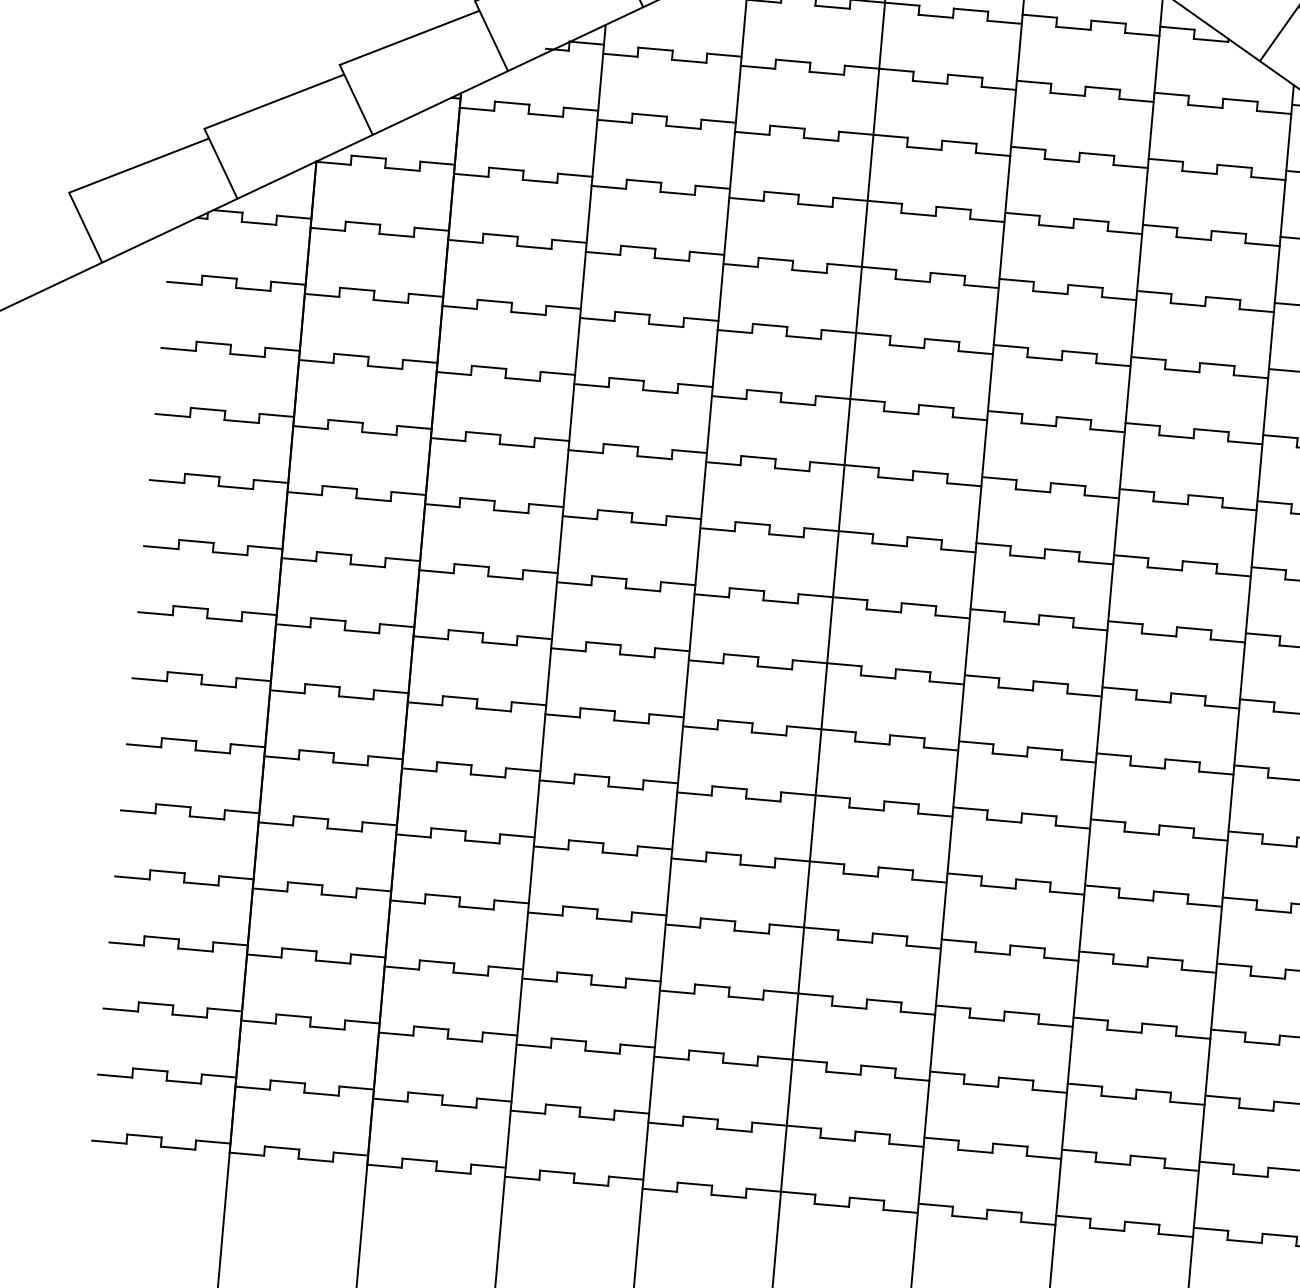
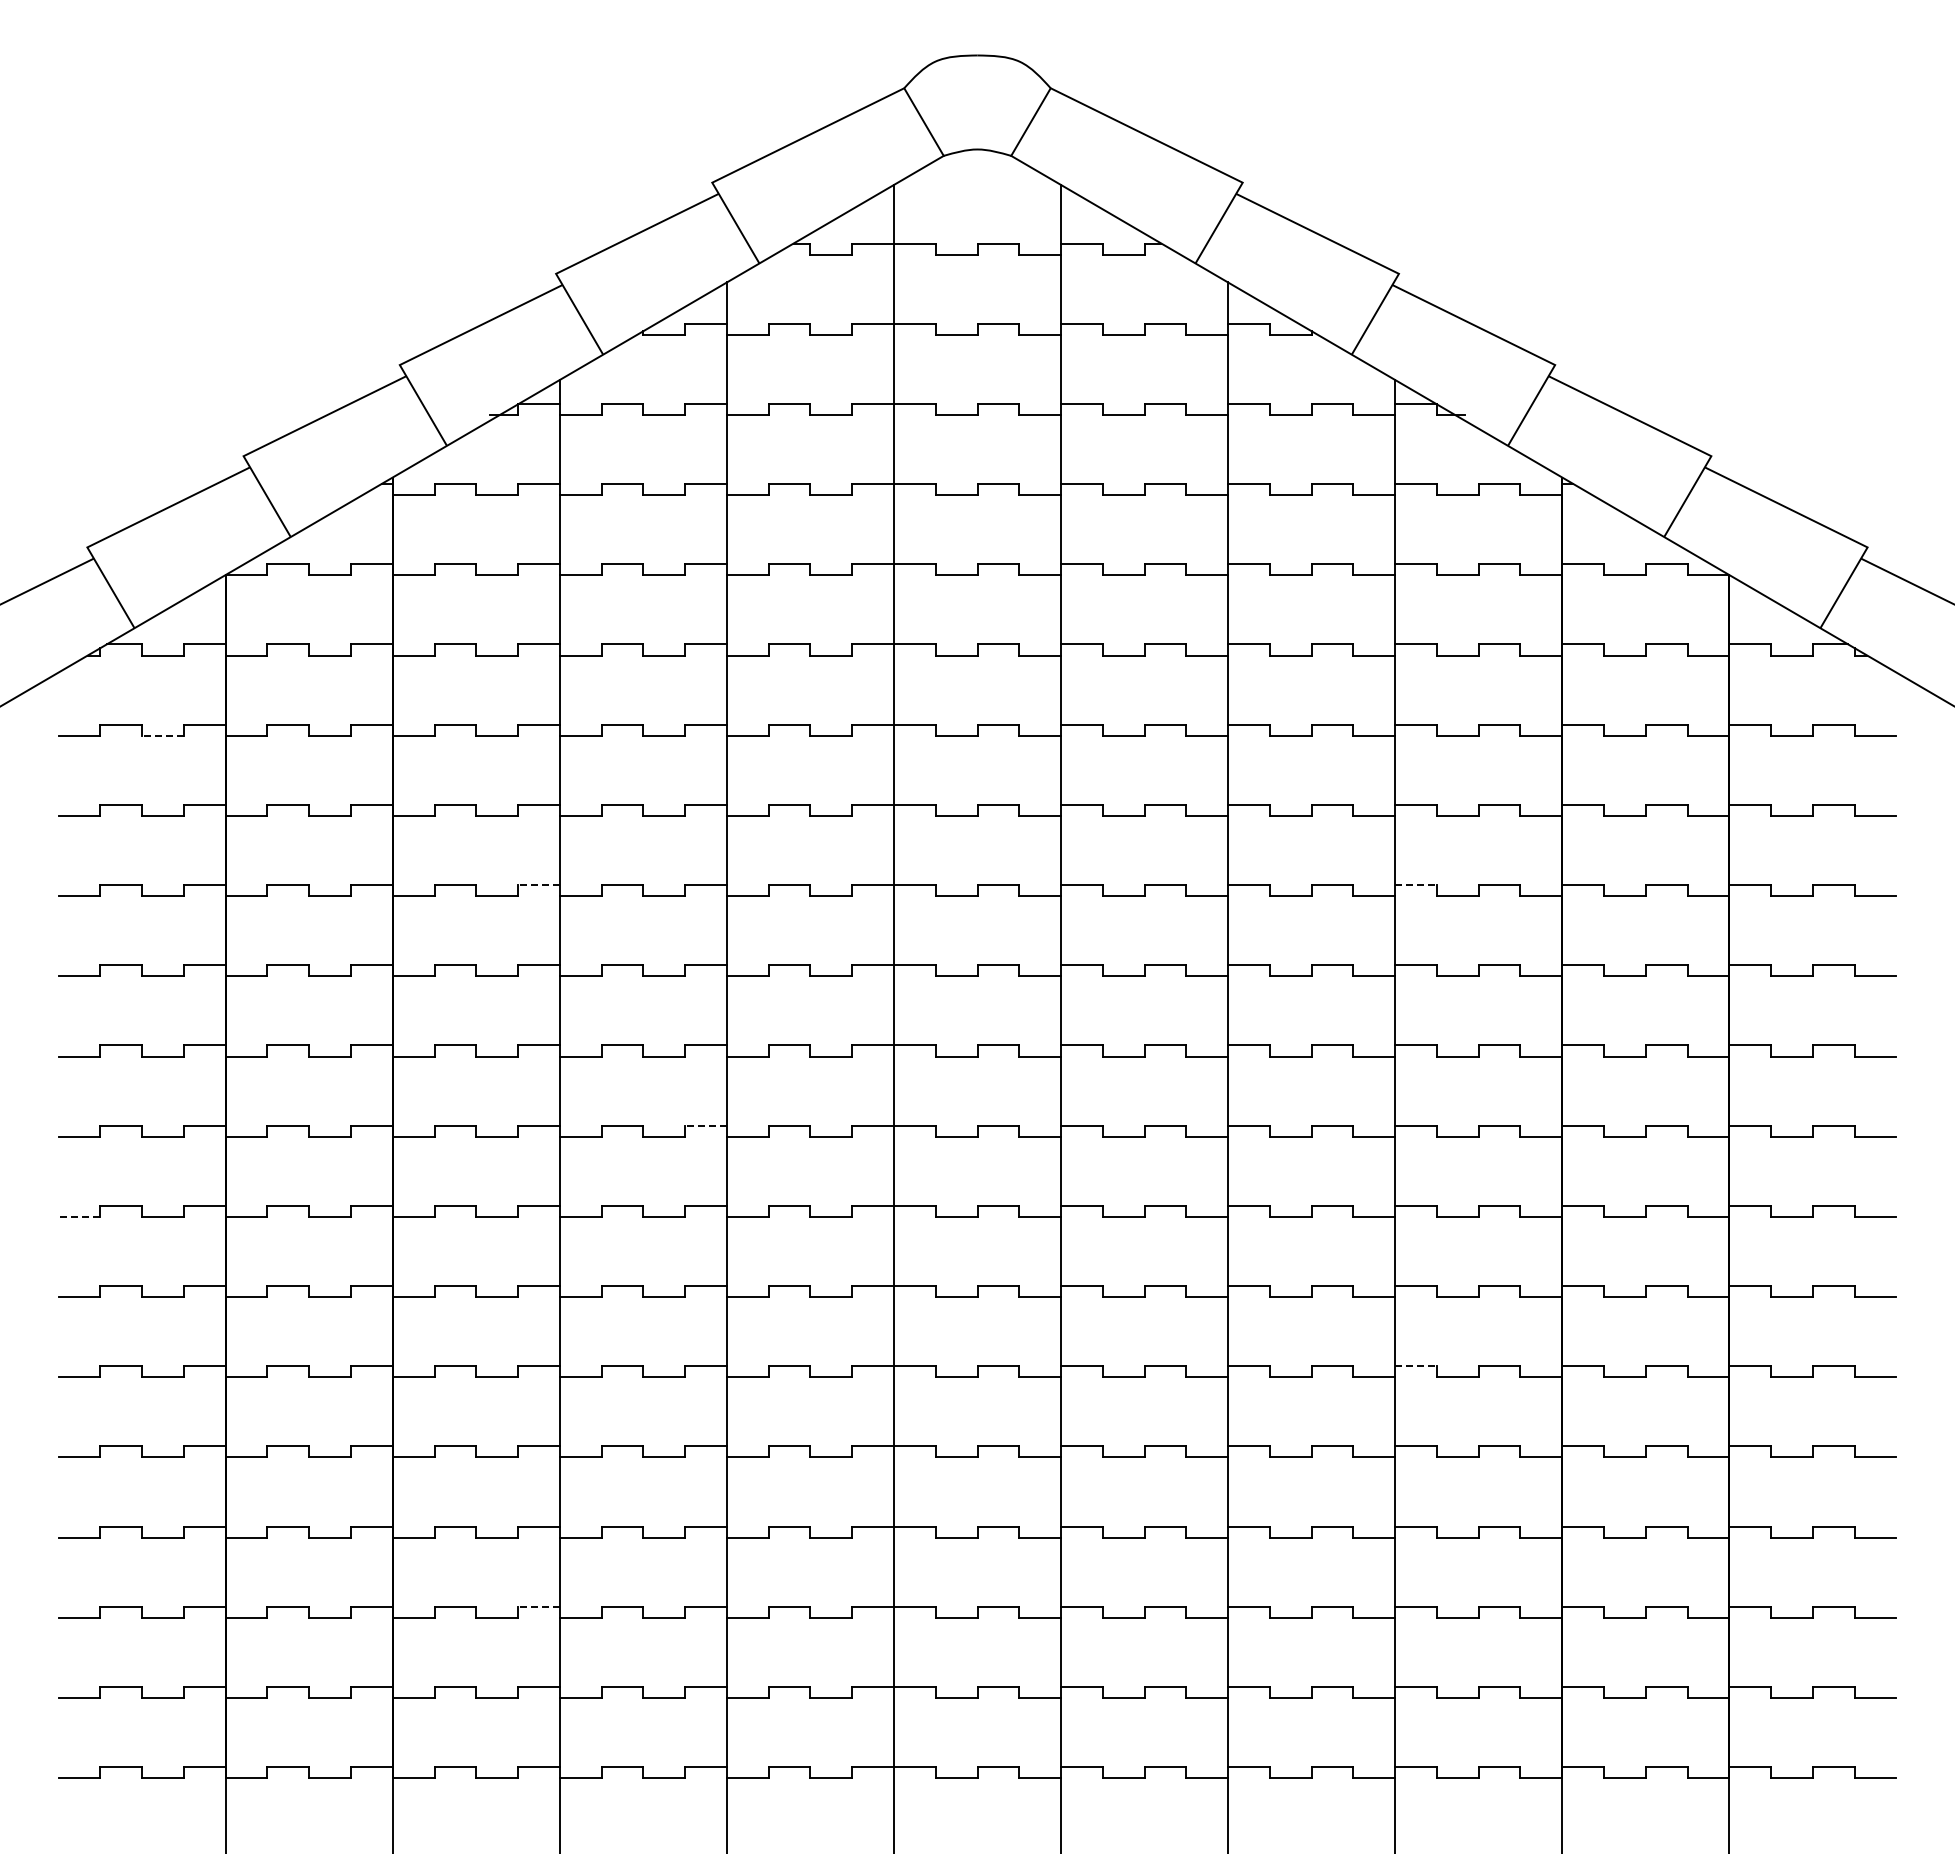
line: (253, 289) -> (163, 735), solid -> dashed
line: (551, 439) -> (538, 885), solid -> dashed
line: (1274, 503) -> (1416, 885), solid -> dashed
line: (672, 649) -> (706, 1125), solid -> dashed
line: (149, 679) -> (79, 1216), solid -> dashed
line: (1240, 899) -> (1416, 1366), solid -> dashed
line: (499, 1033) -> (538, 1606), solid -> dashed

